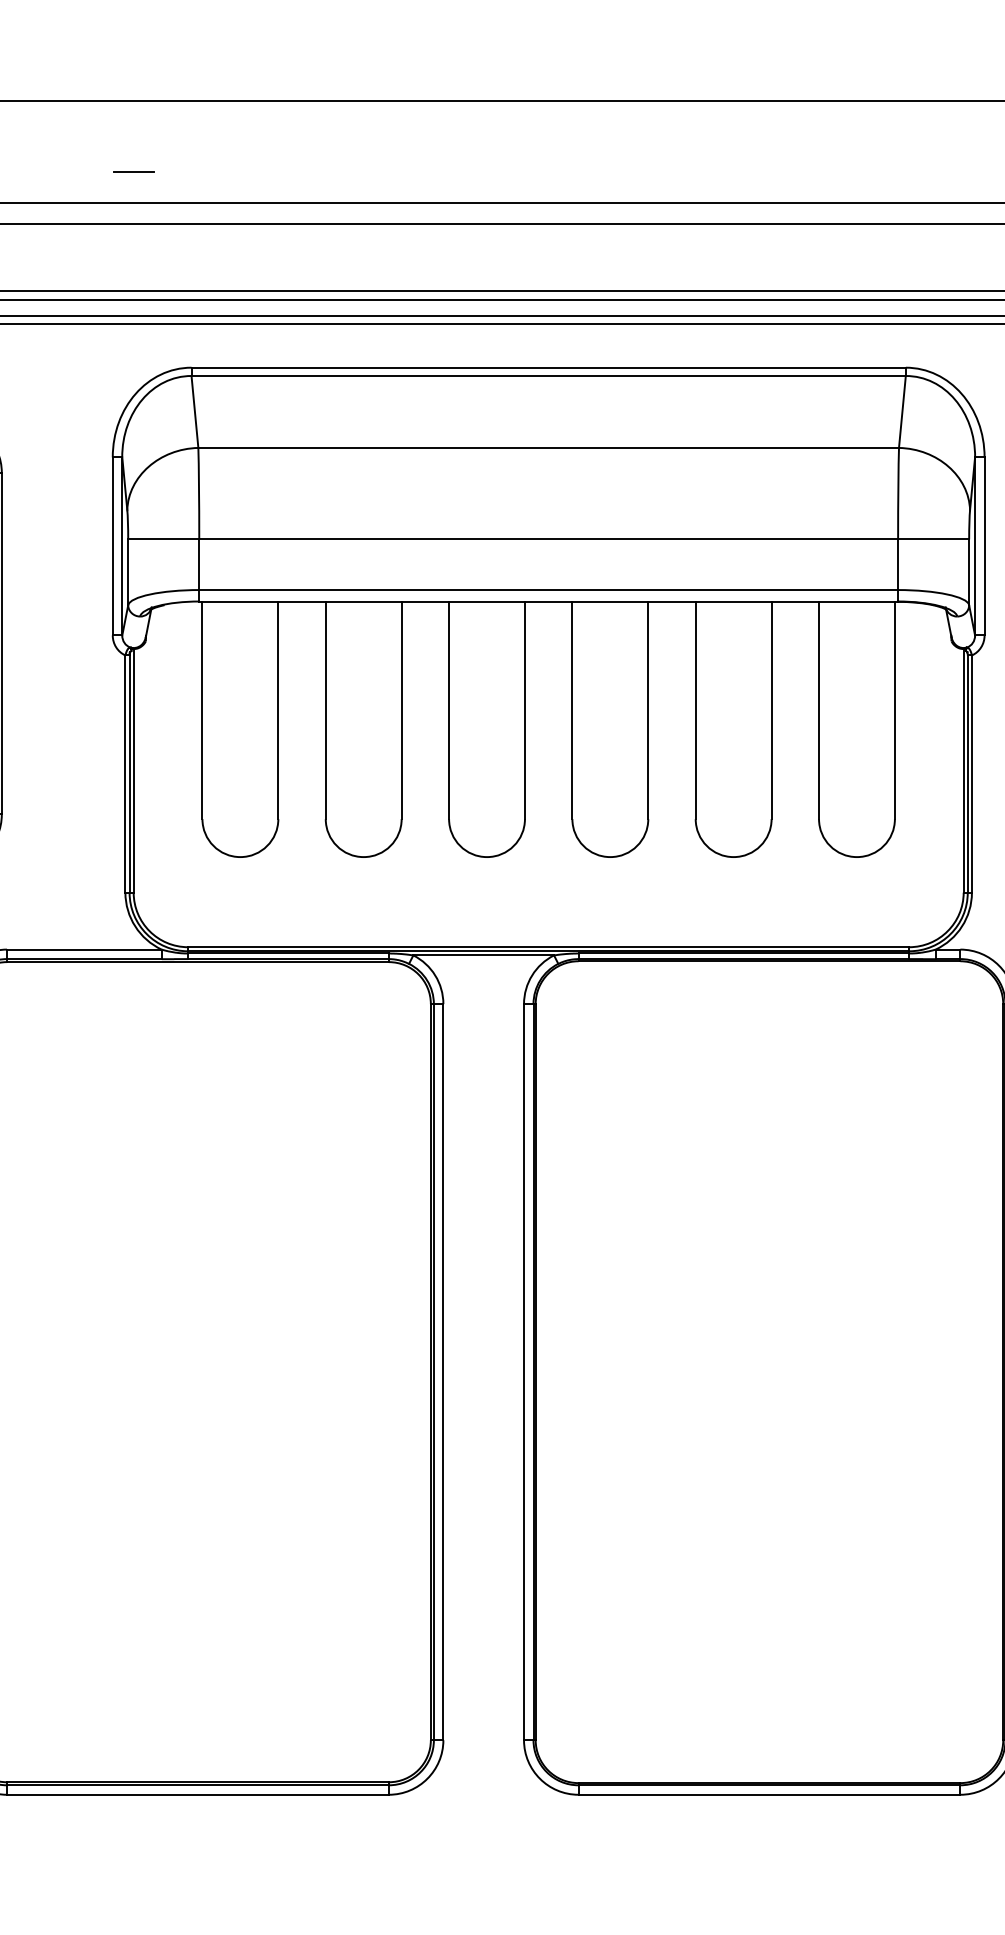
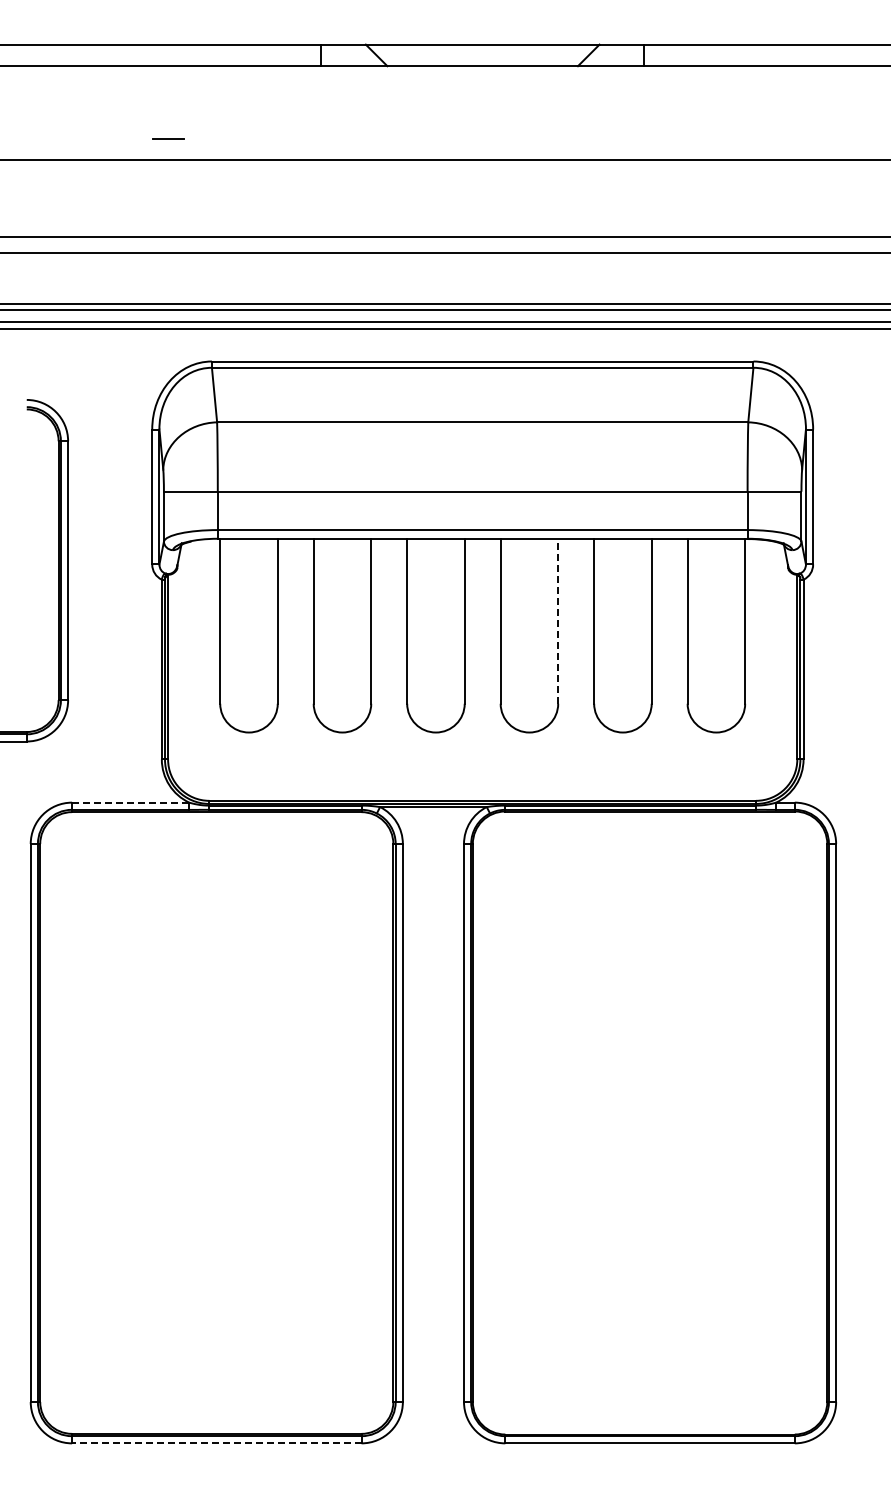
line: (134, 171) -> (168, 138), moved
line: (648, 709) -> (558, 620), solid -> dashed
line: (84, 949) -> (130, 802), solid -> dashed
line: (197, 1794) -> (216, 1443), solid -> dashed

